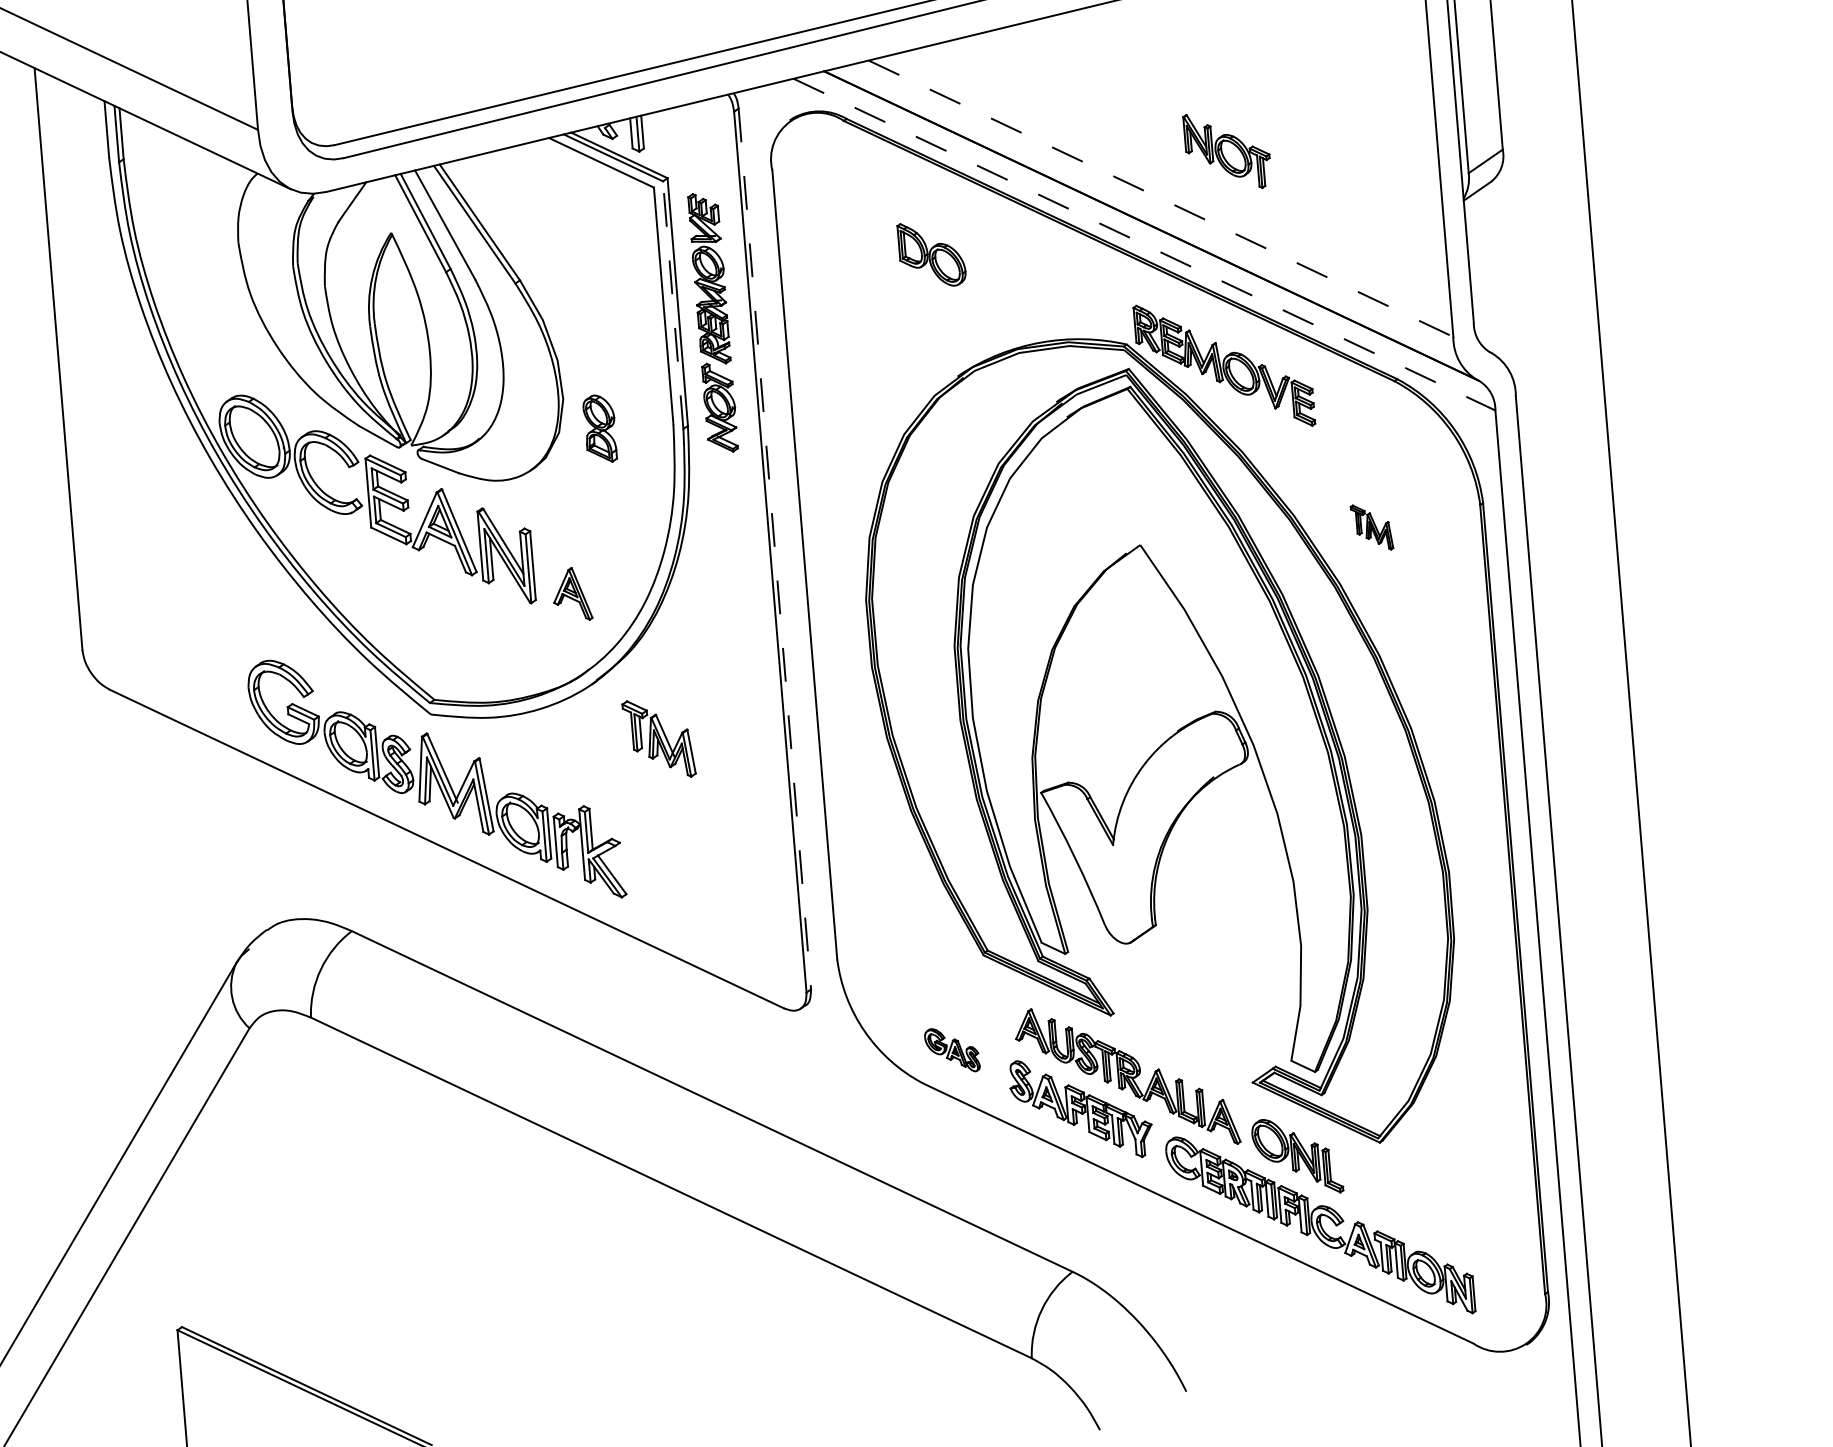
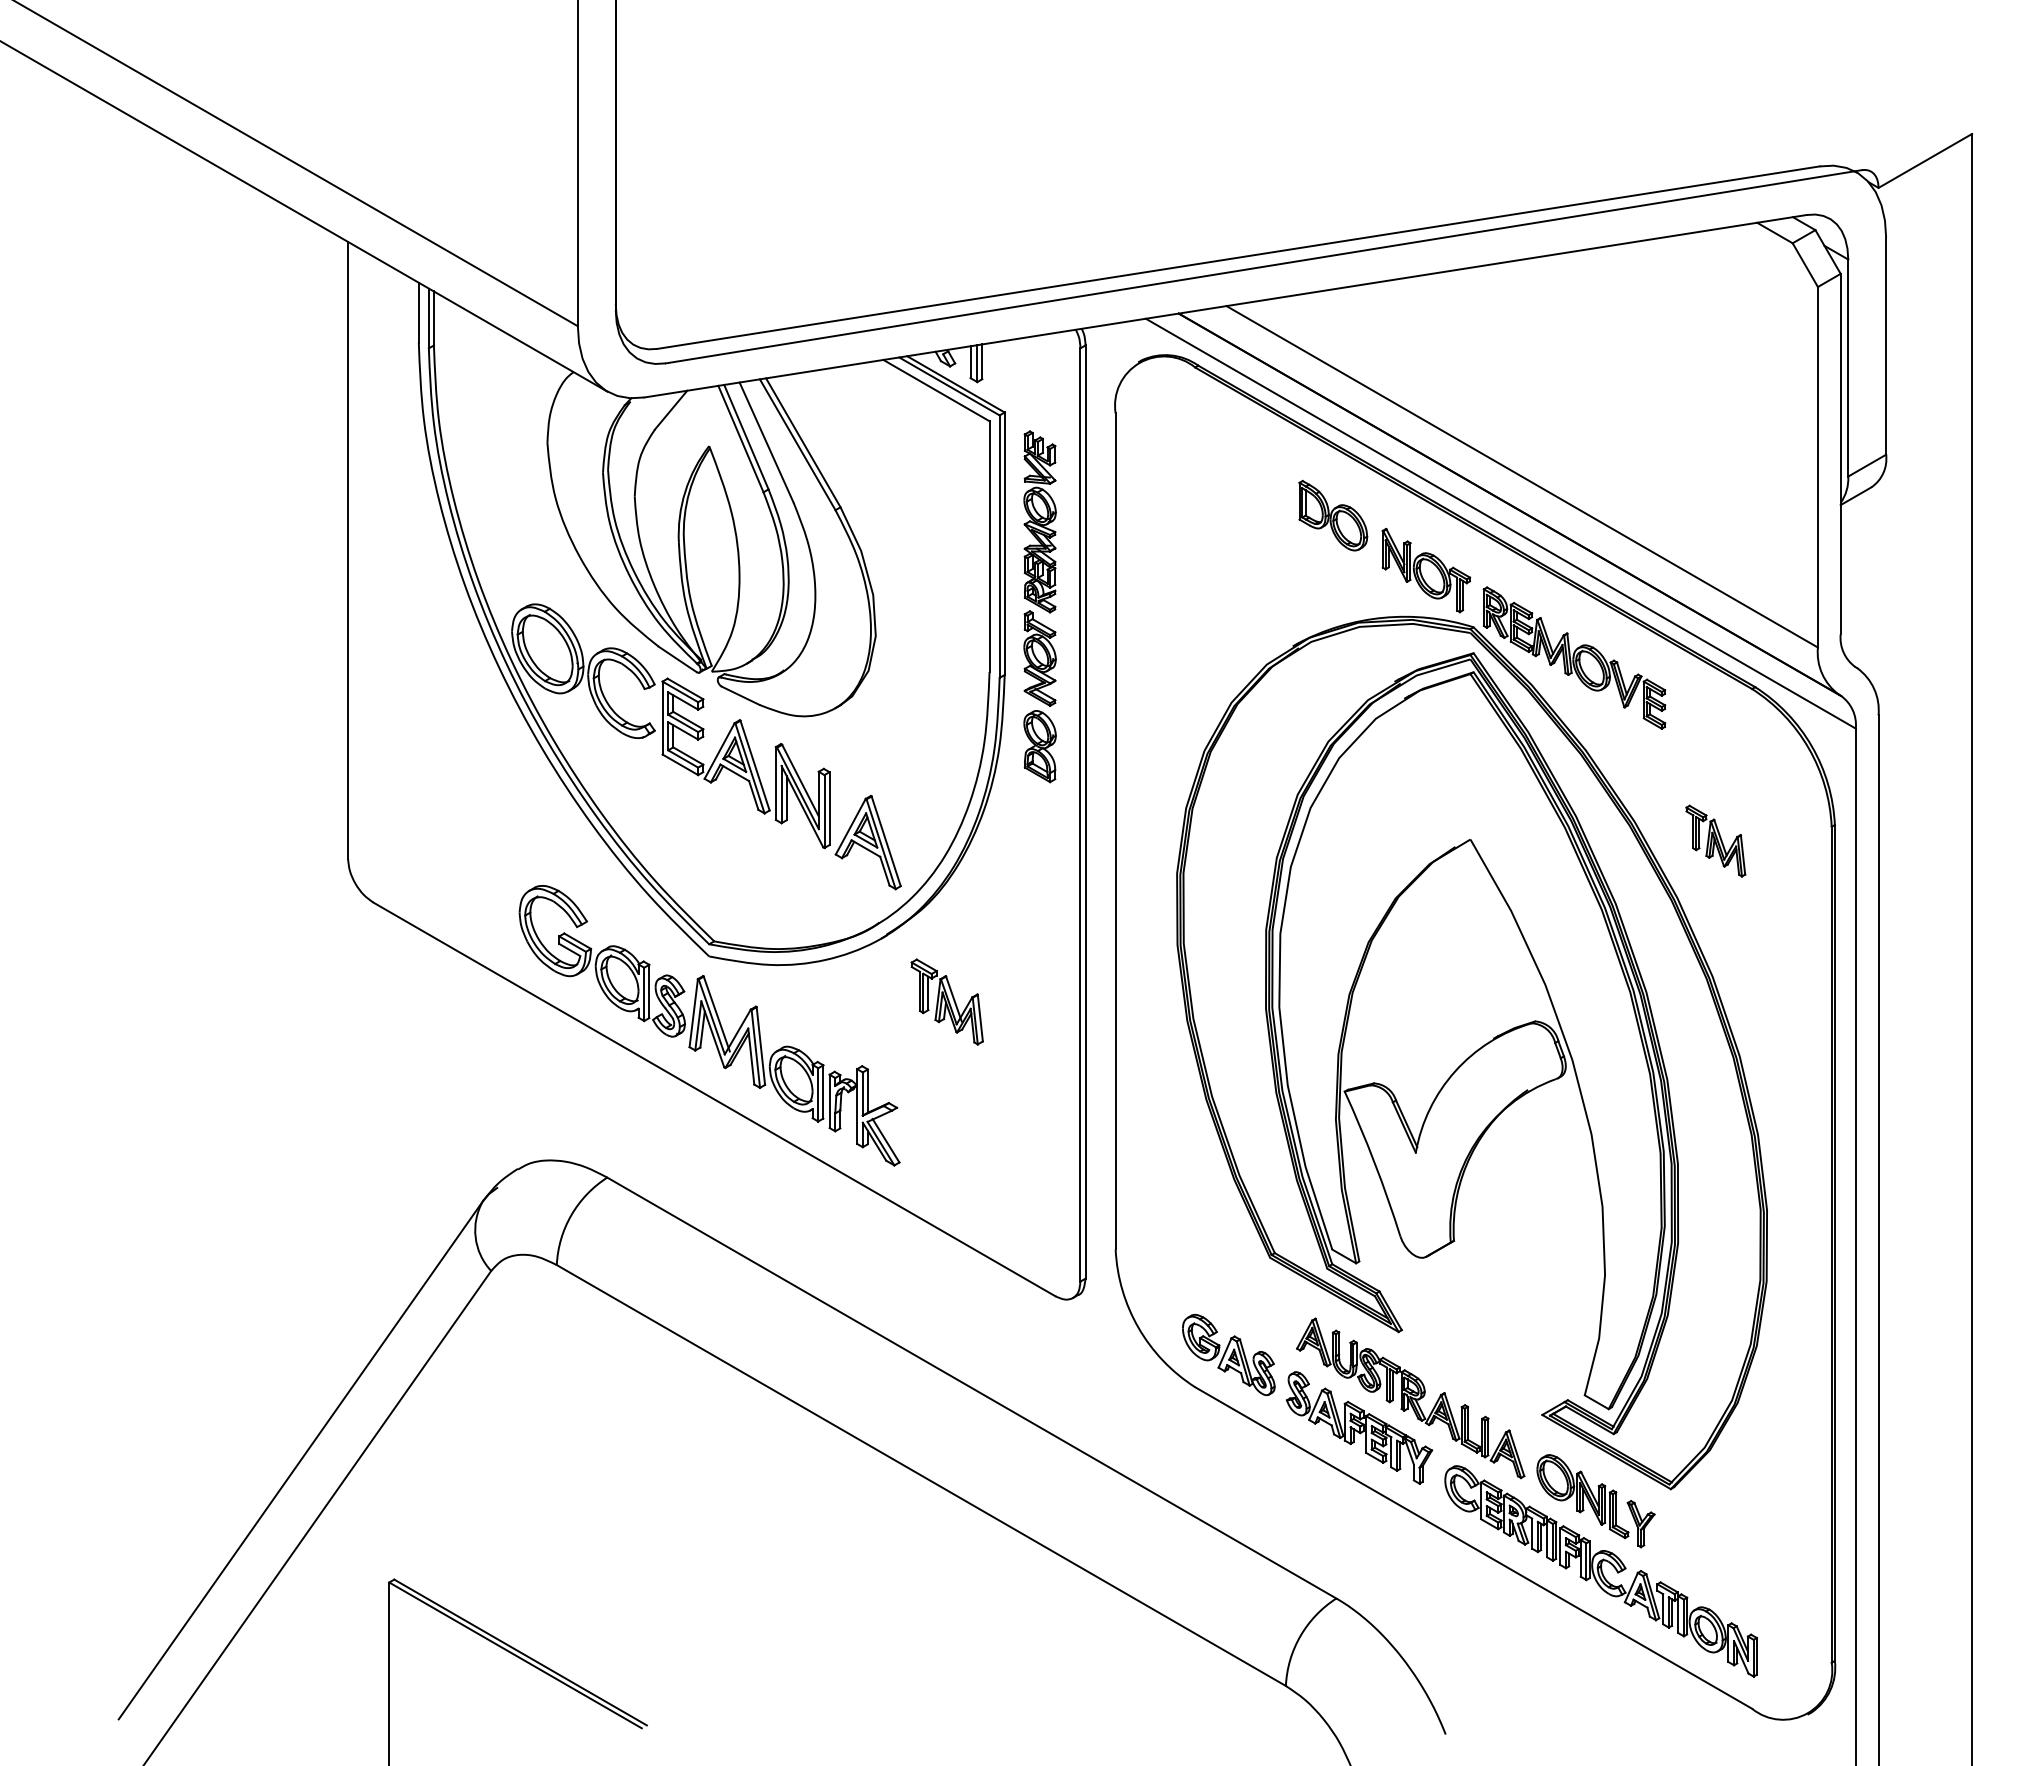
part: (1227, 151) -> (1426, 570), moved
line: (1161, 199) -> (1522, 477), dashed -> solid
line: (1144, 244) -> (1500, 523), dashed -> solid
part: (932, 254) -> (1333, 515), moved
line: (673, 305) -> (999, 546), dashed -> solid
part: (599, 428) -> (1039, 746), moved
part: (1371, 526) -> (1715, 840), size x1.43
line: (774, 549) -> (1085, 812), dashed -> solid
part: (571, 594) -> (867, 842), size x1.67
part: (951, 1049) -> (1228, 1354), size x1.67
part: (1353, 1178) -> (1640, 1524), added

